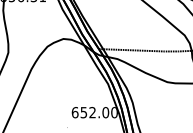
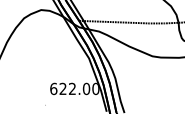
text: (83, 112) -> (62, 88), 652.00 -> 622.00

